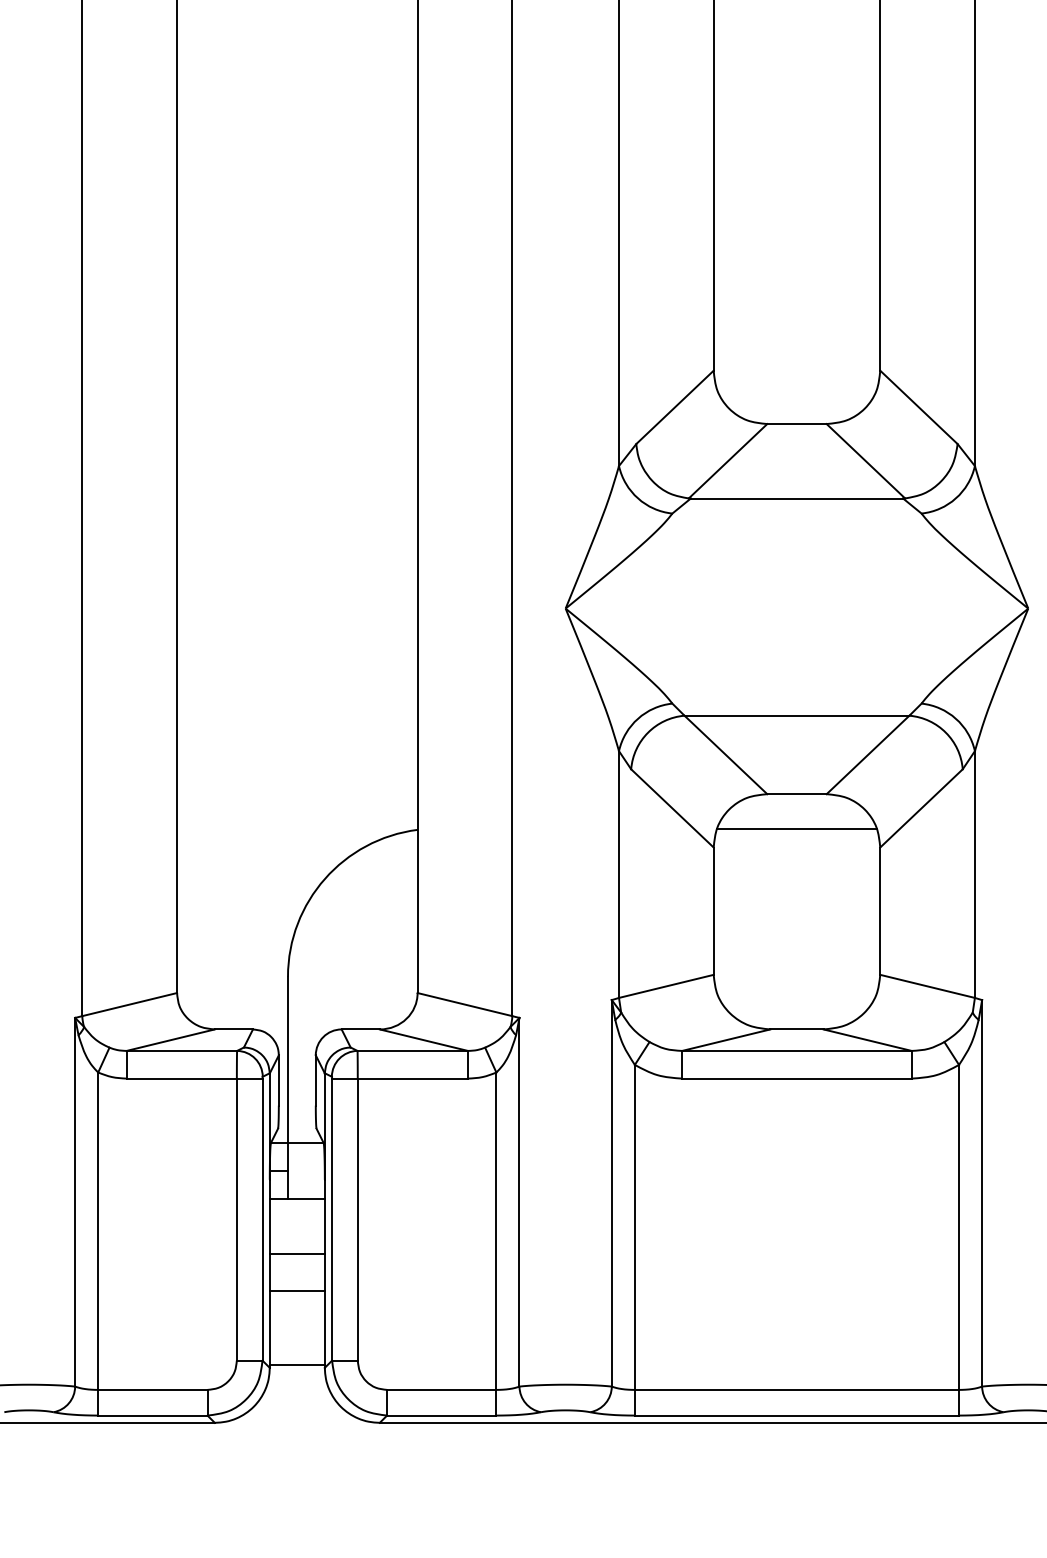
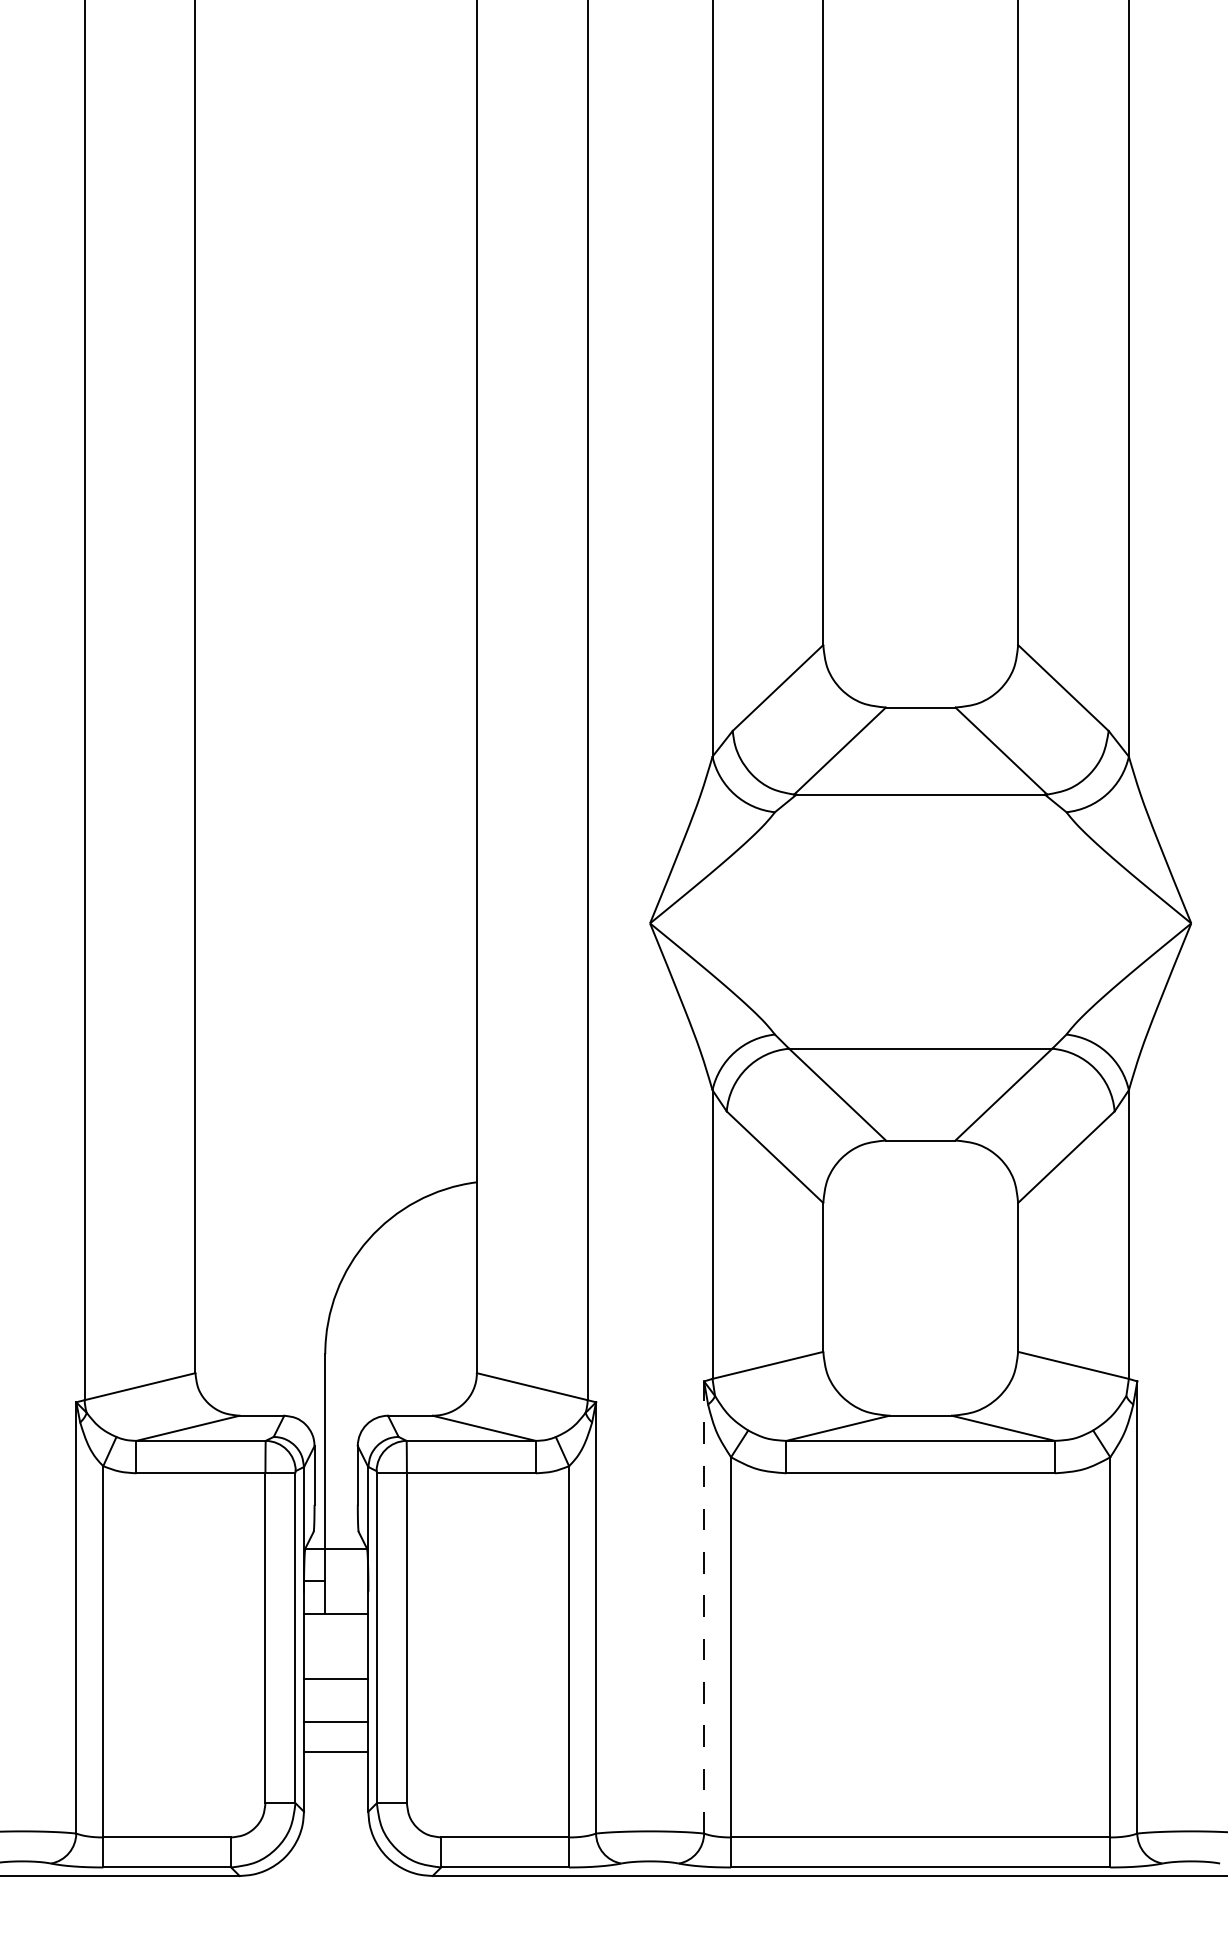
line: (796, 828) -> (920, 1180), removed
line: (612, 1192) -> (704, 1606), solid -> dashed
line: (296, 1365) -> (335, 1751), moved

